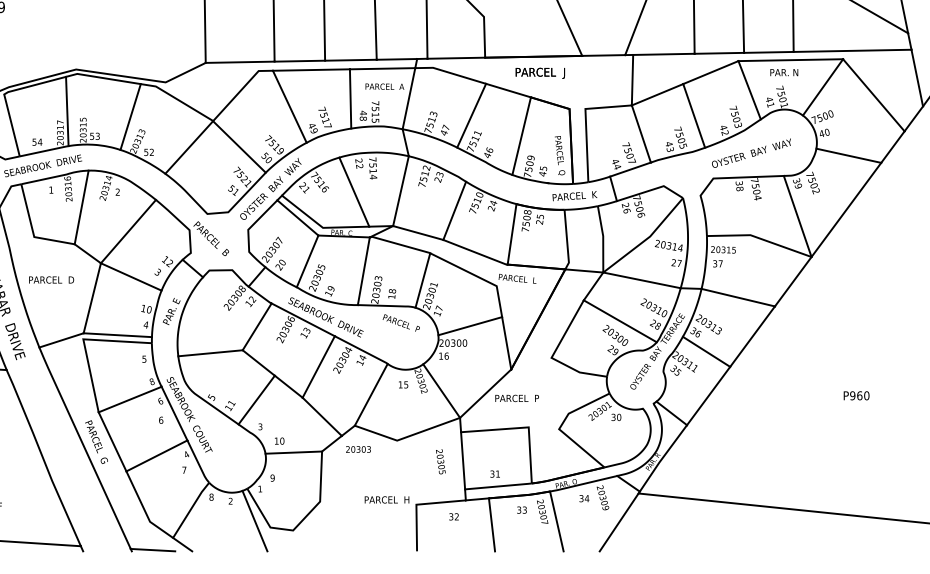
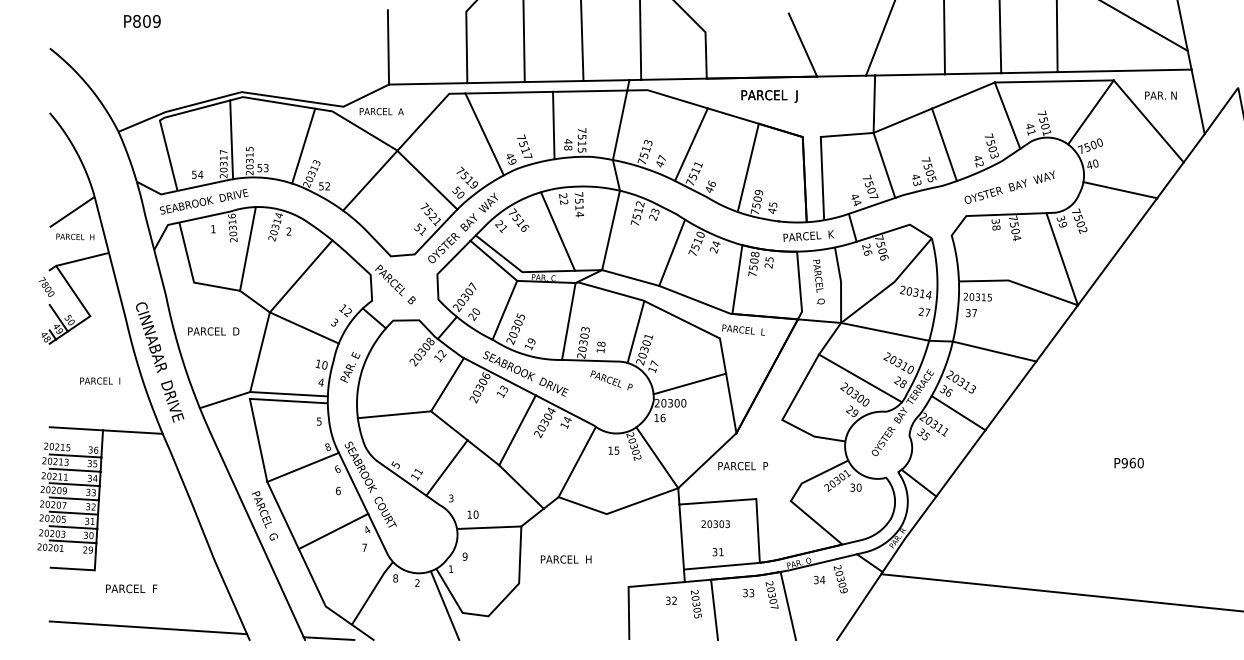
text: (783, 72) -> (1160, 95), moved
text: (384, 86) -> (381, 111), moved
text: (559, 155) -> (818, 281), moved
text: (358, 448) -> (715, 523), moved
text: (440, 461) -> (695, 603), moved
text: (386, 499) -> (565, 559), moved

